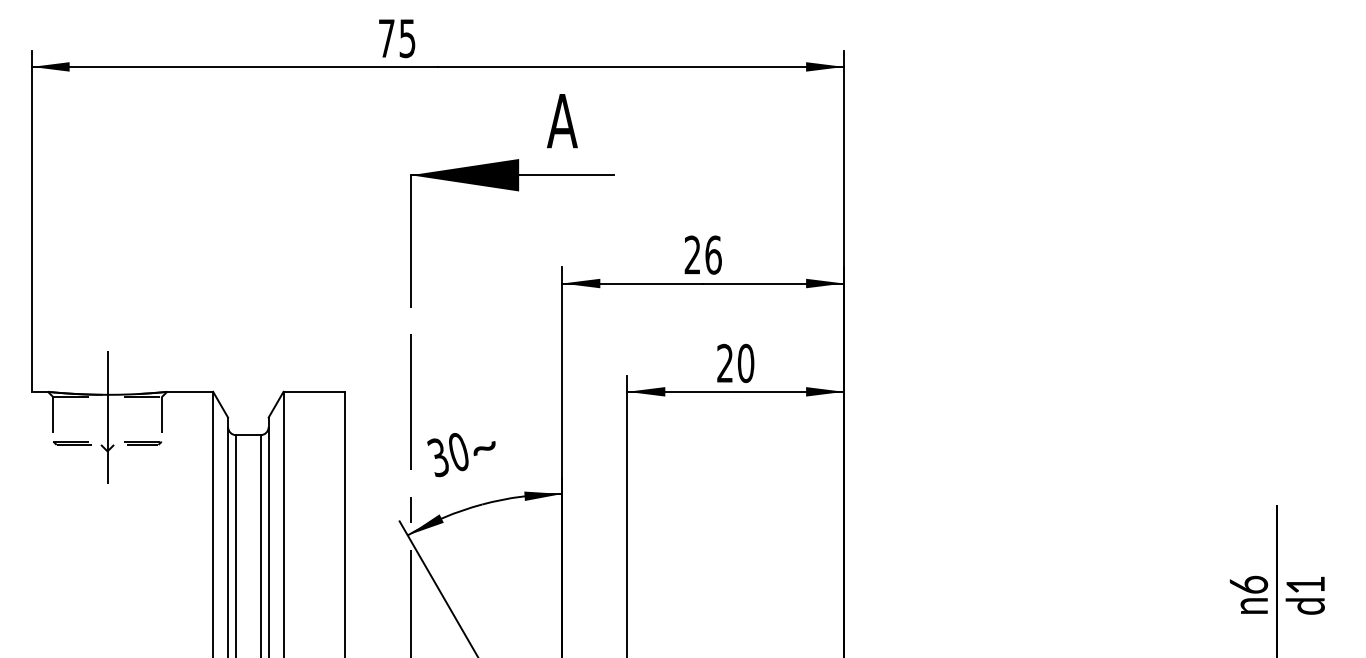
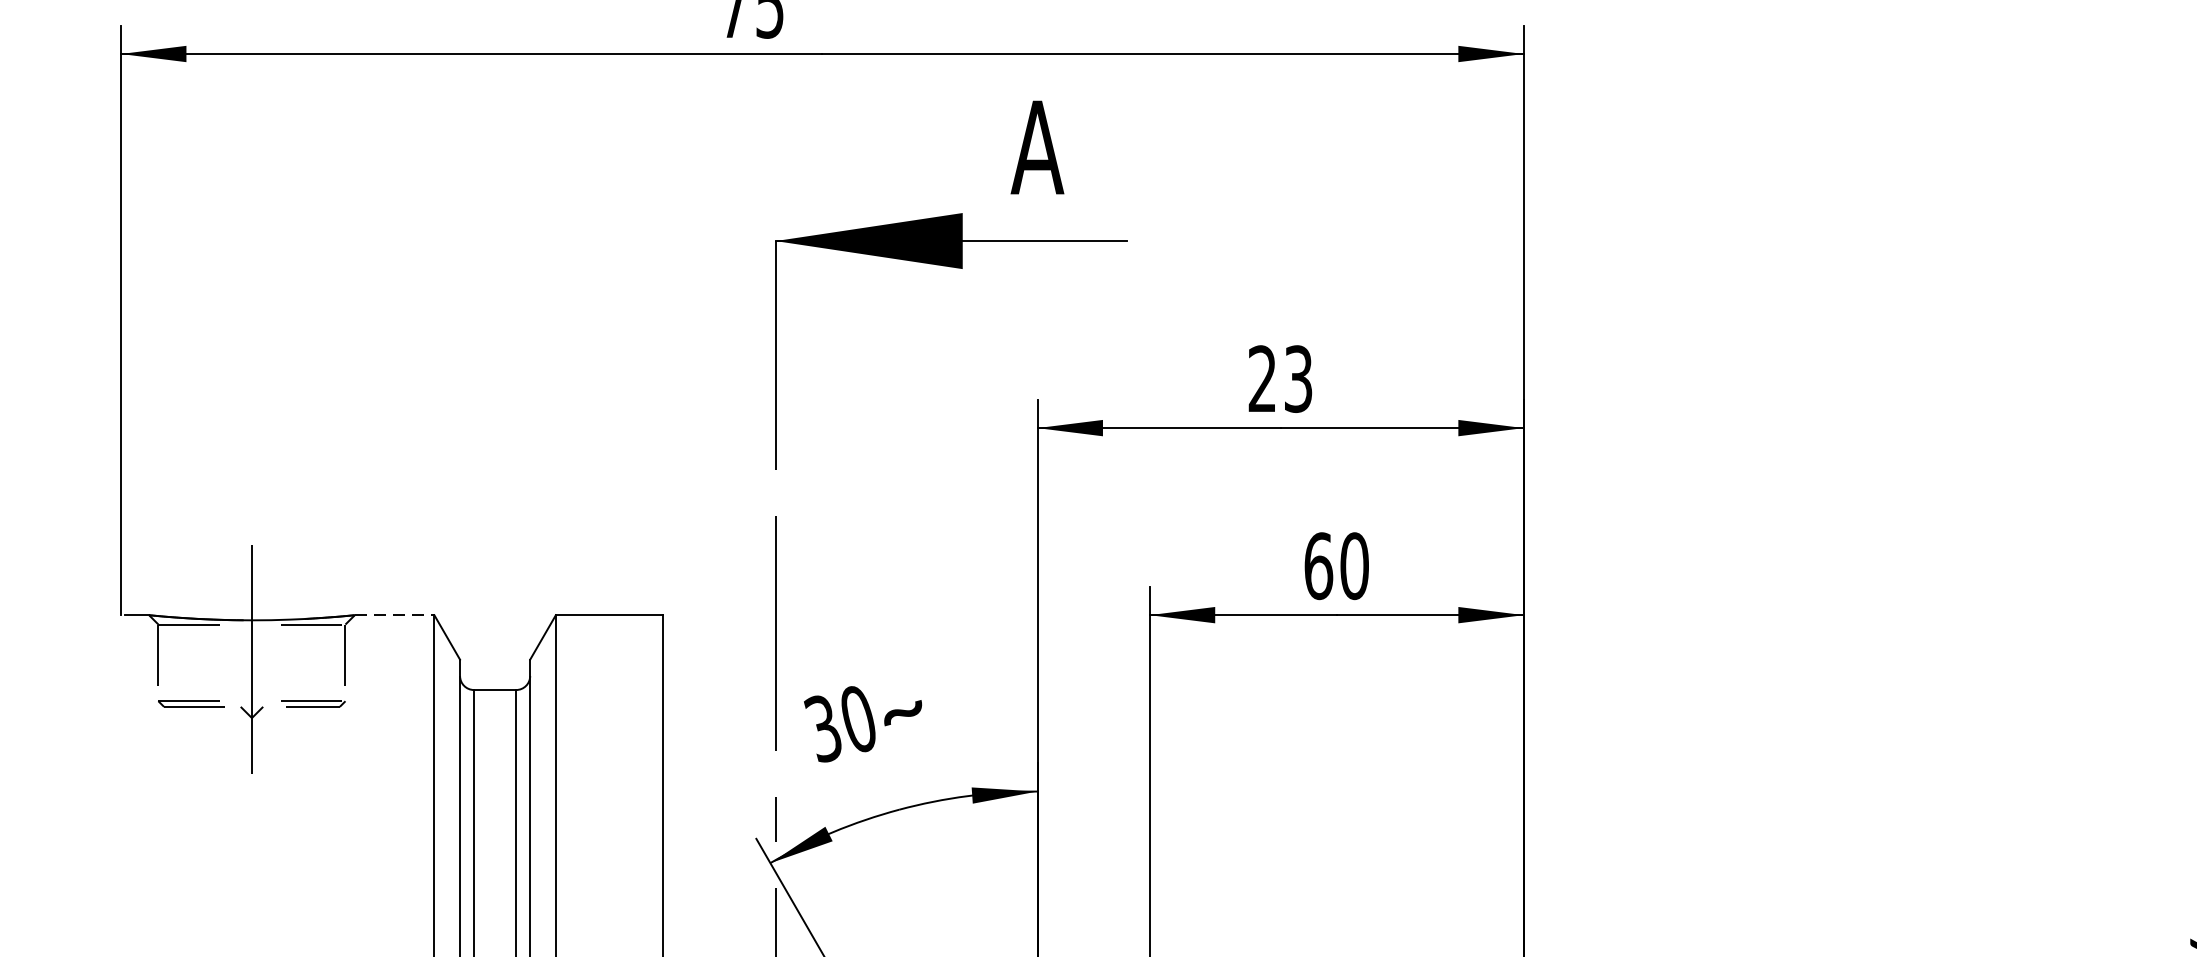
text: (713, 254) -> (1298, 377), 26 -> 23
text: (725, 363) -> (1319, 566), 20 -> 60
line: (190, 391) -> (395, 614), solid -> dashed

